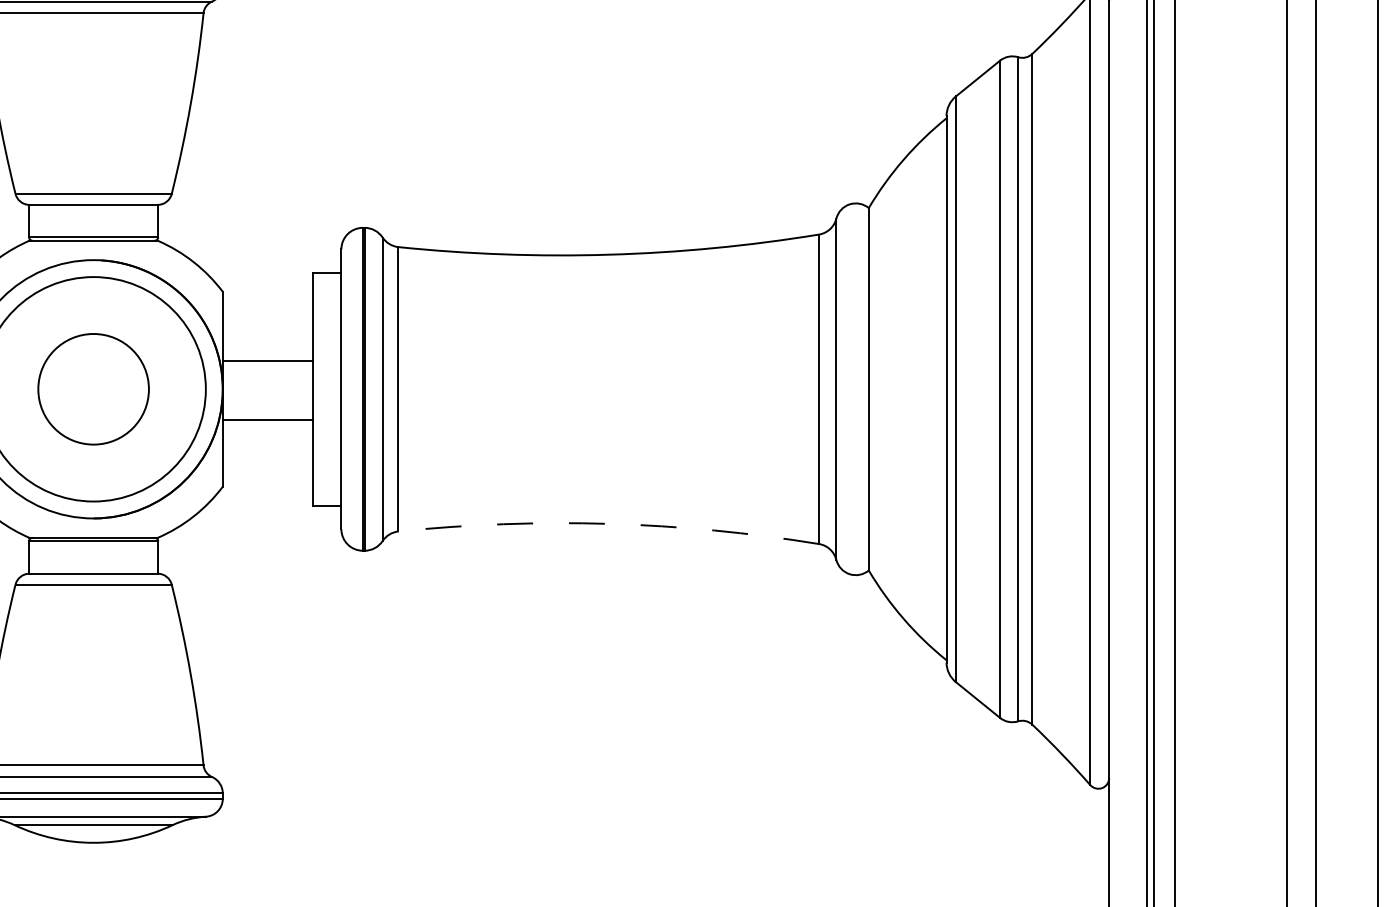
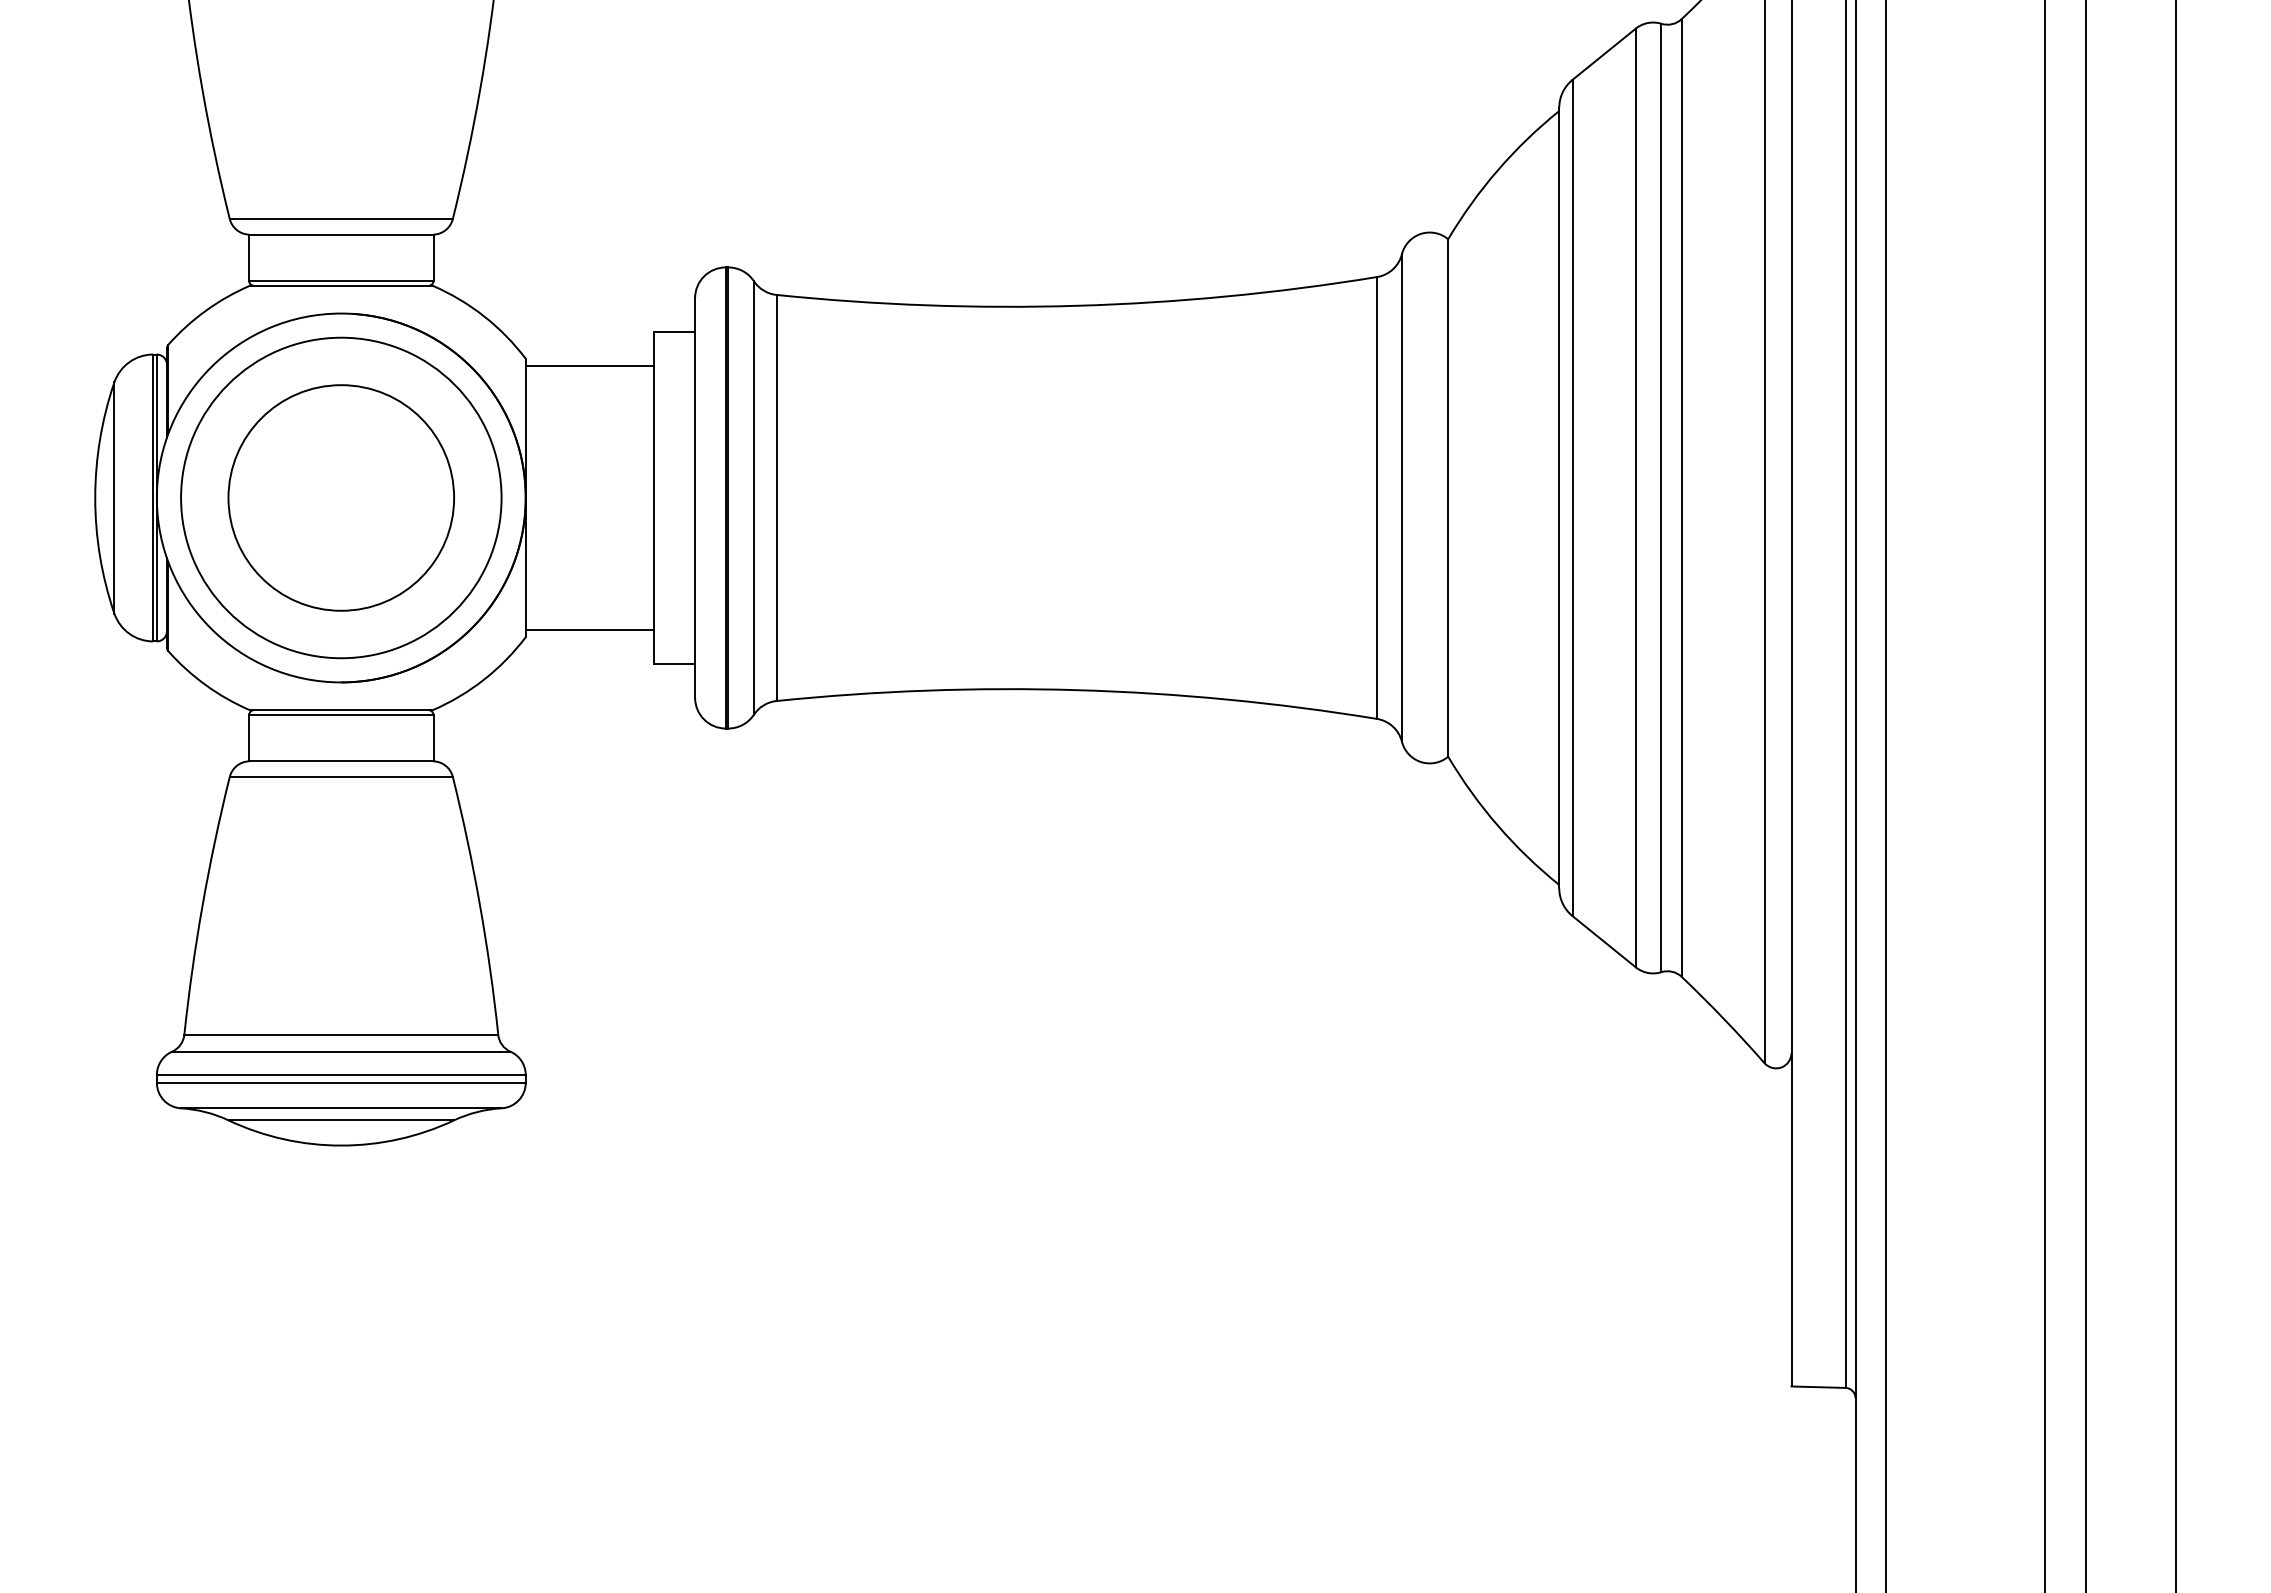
line: (268, 360) -> (590, 365), moved
circle: (93, 388) -> (341, 497), size x1.43
line: (268, 419) -> (590, 630), moved
arc: (609, 524) -> (1077, 690), dashed -> solid

